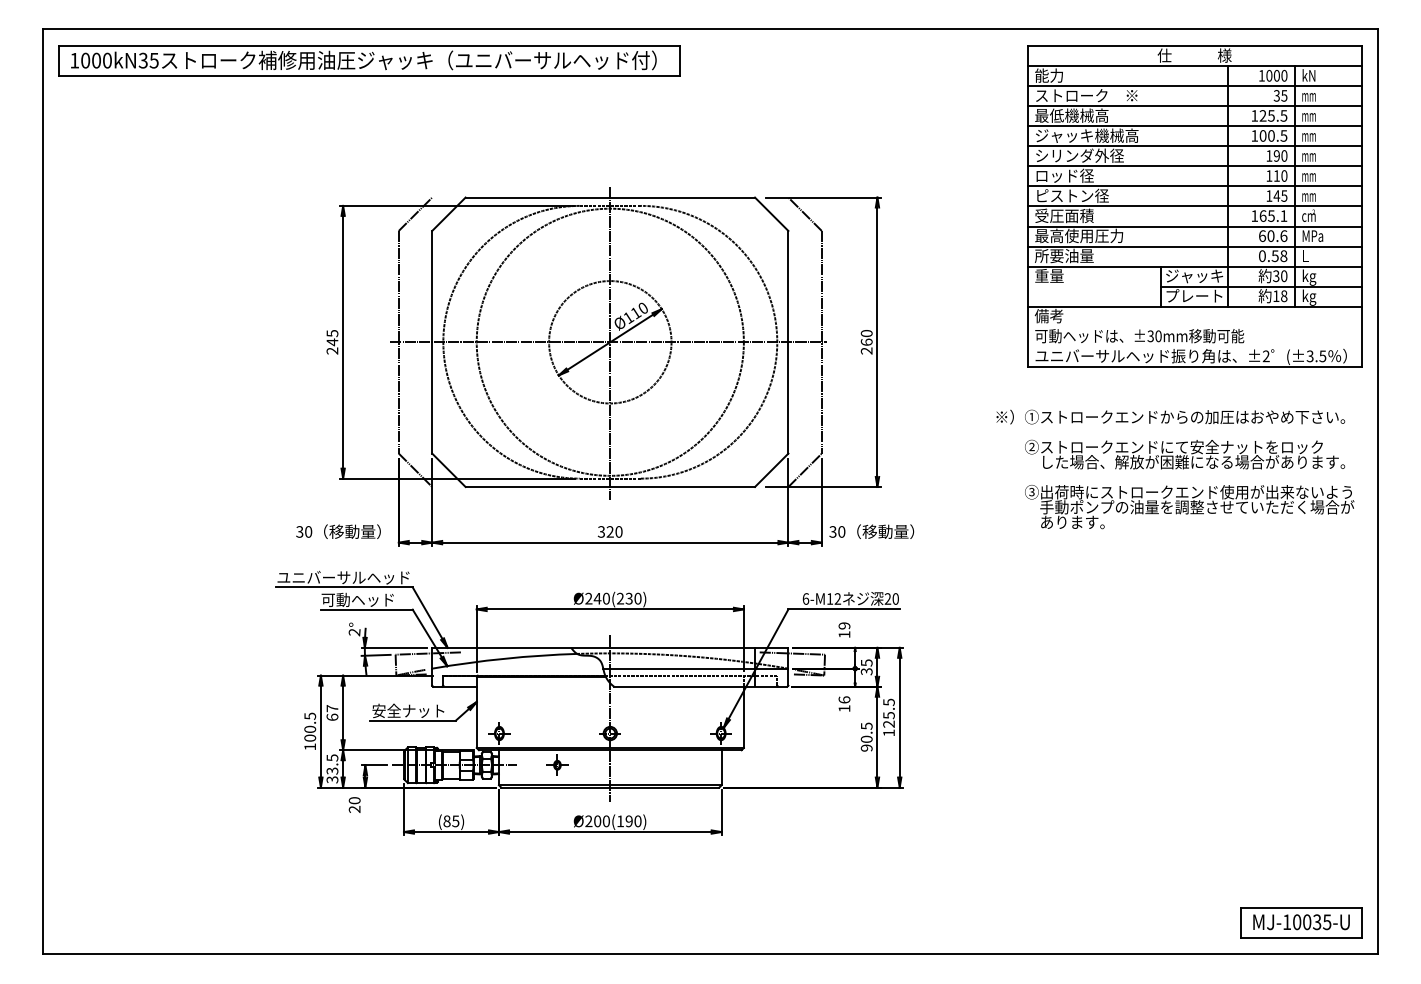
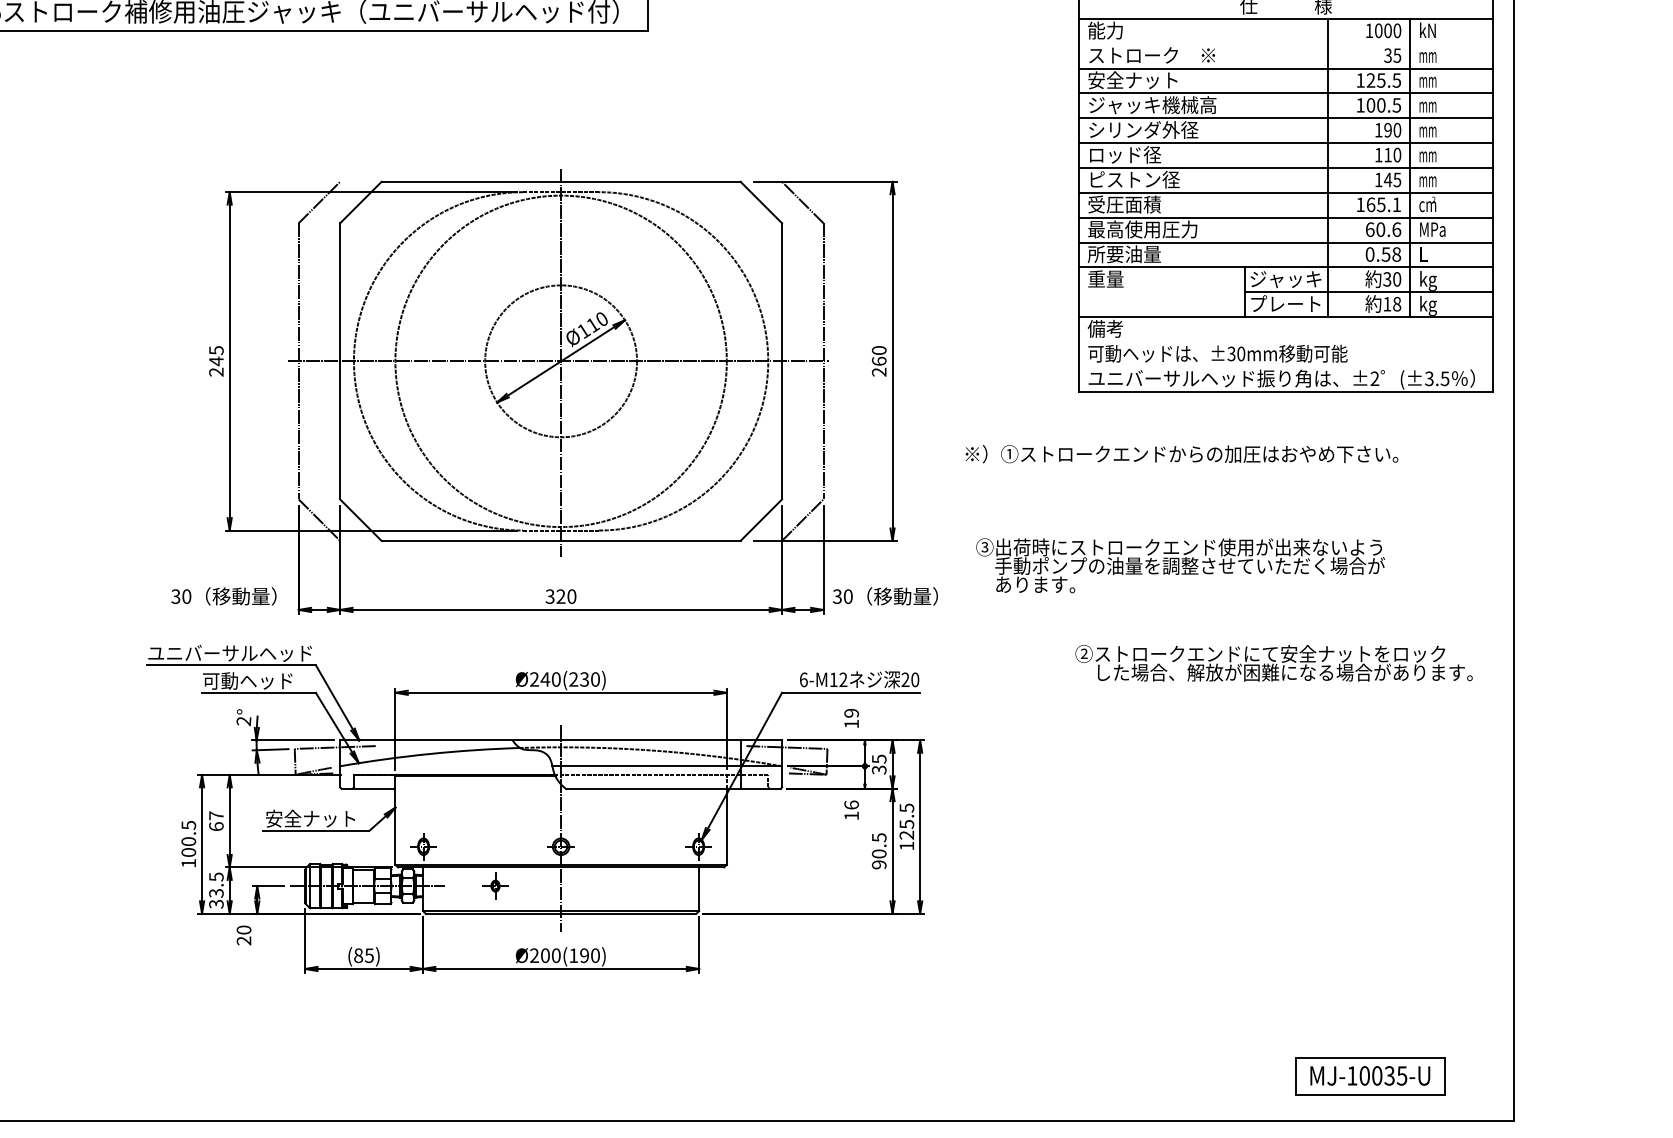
line: (1194, 86) -> (1285, 44), removed
text: (1071, 115) -> (1133, 80), 最低機械高 -> 安全ナット
text: (1170, 416) -> (1181, 453), moved
text: (1185, 454) -> (1274, 663), moved
text: (1189, 507) -> (1180, 566), moved
part: (1301, 922) -> (1370, 1076), moved

